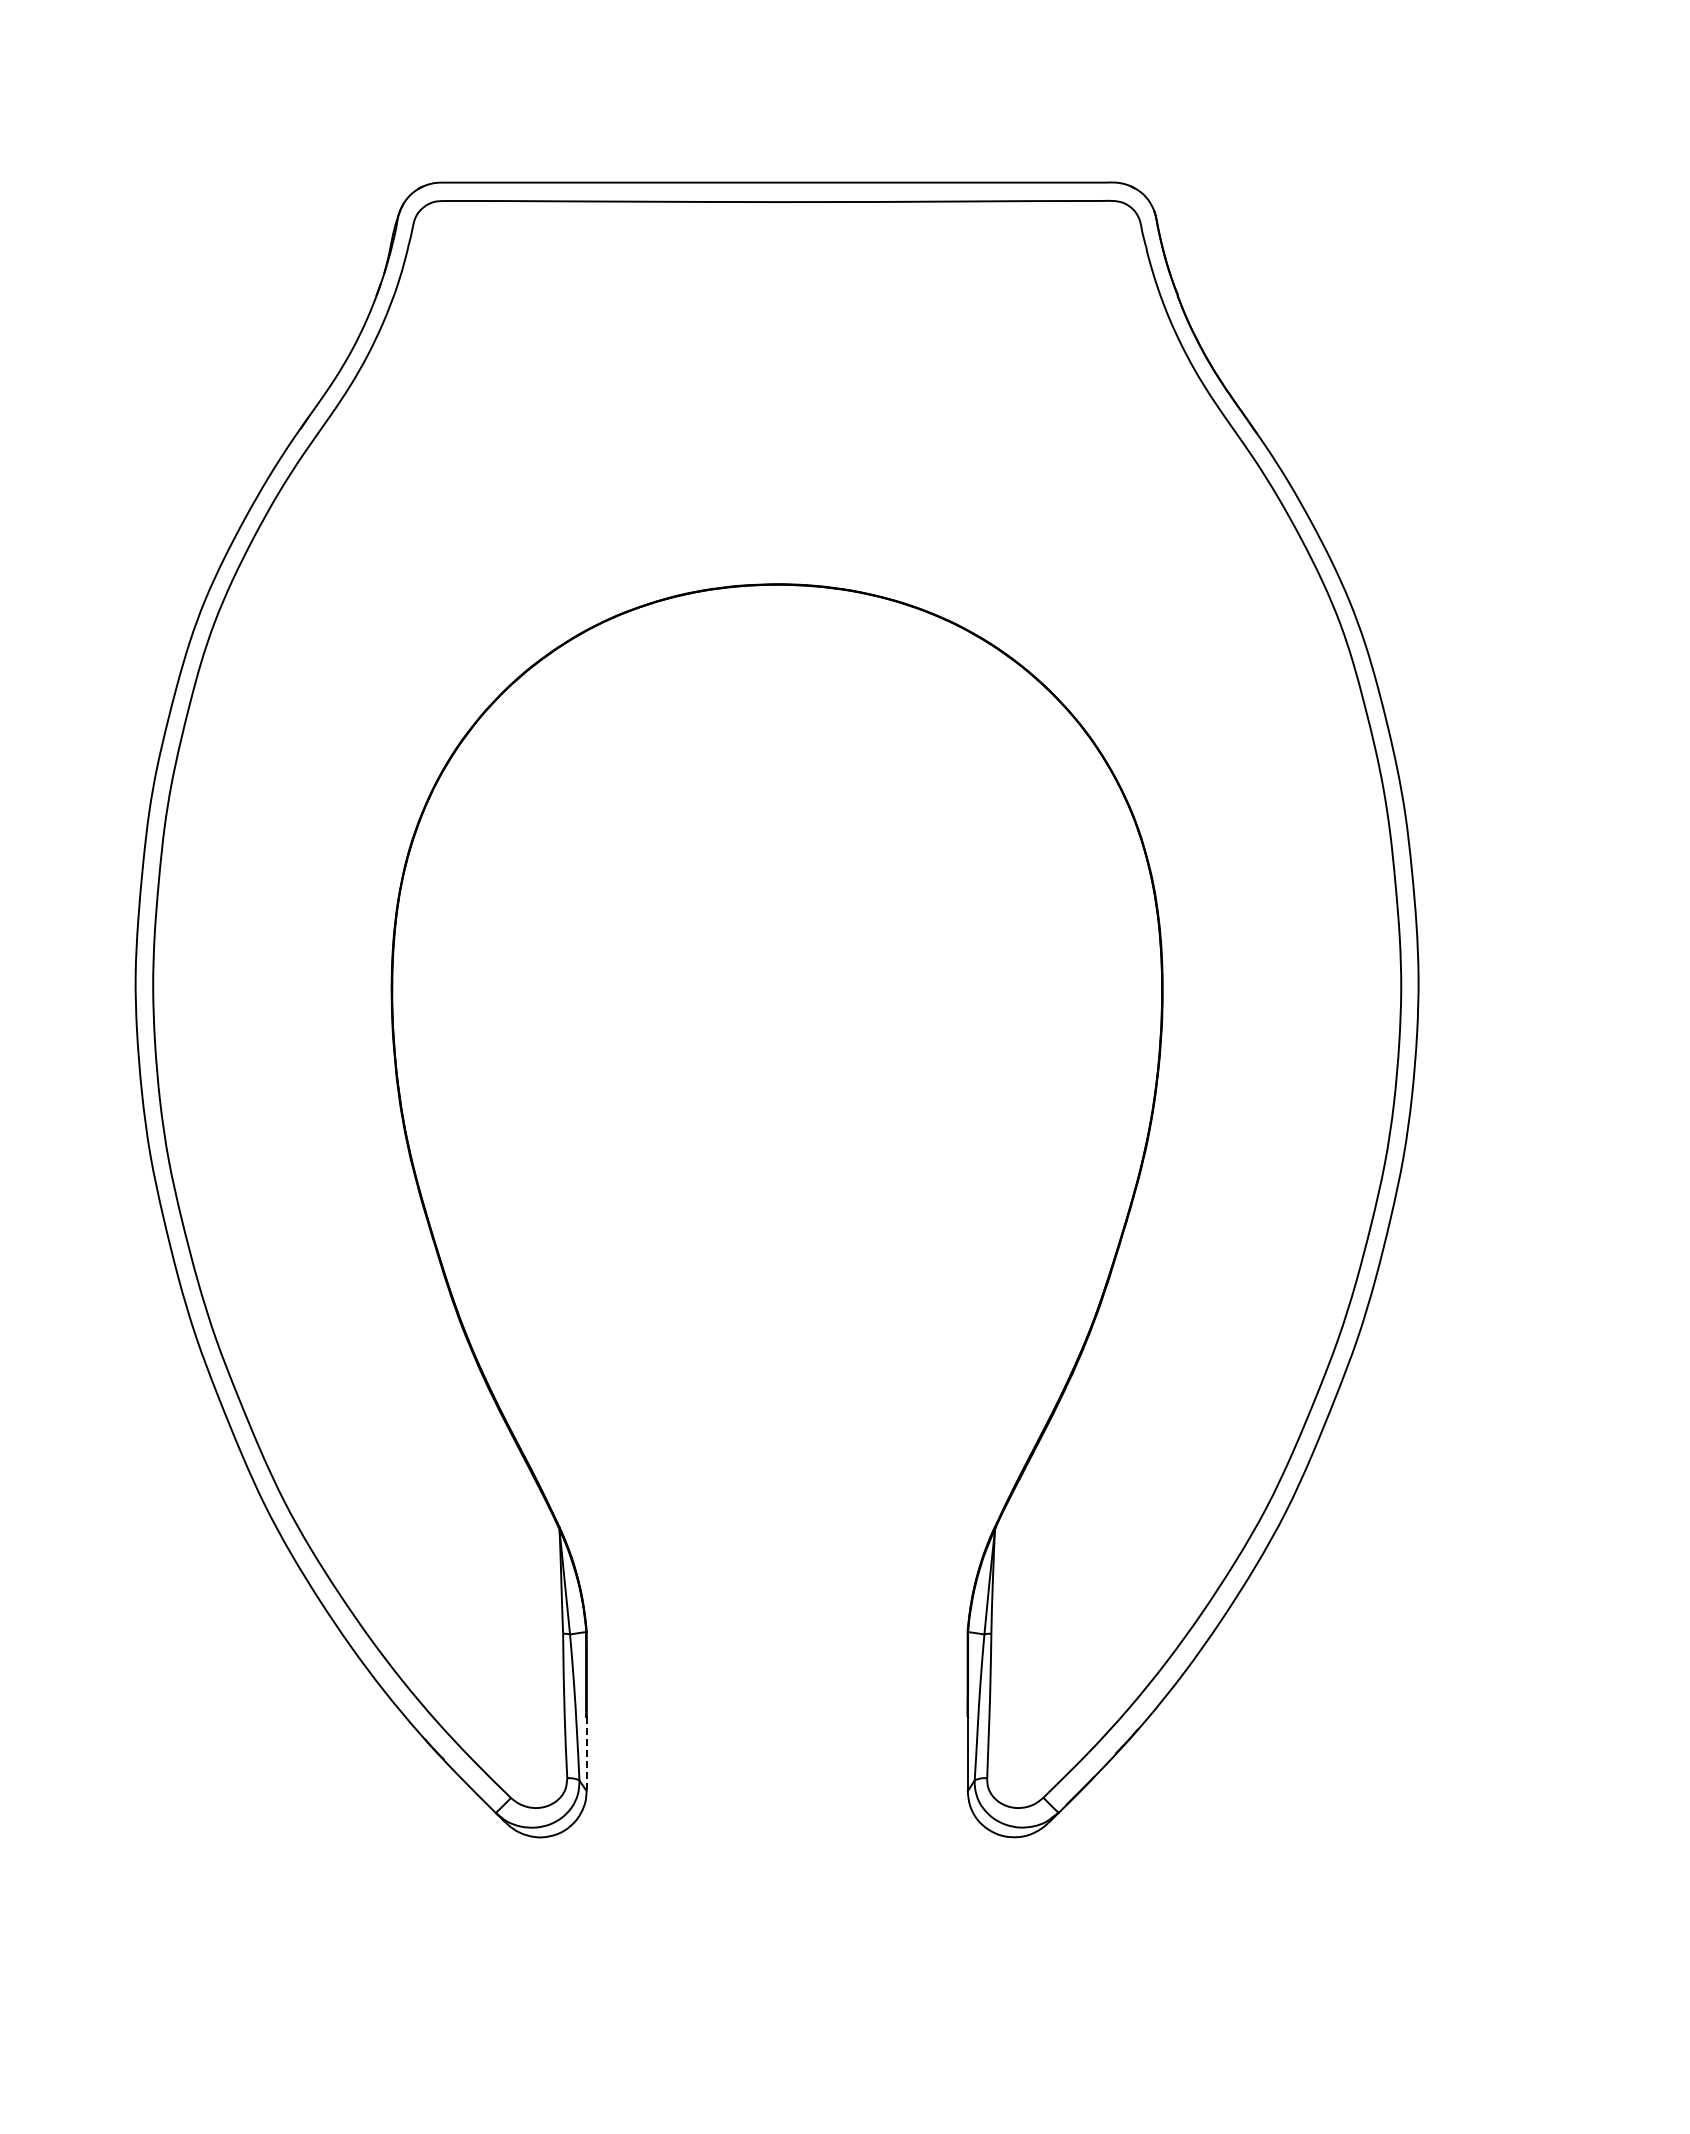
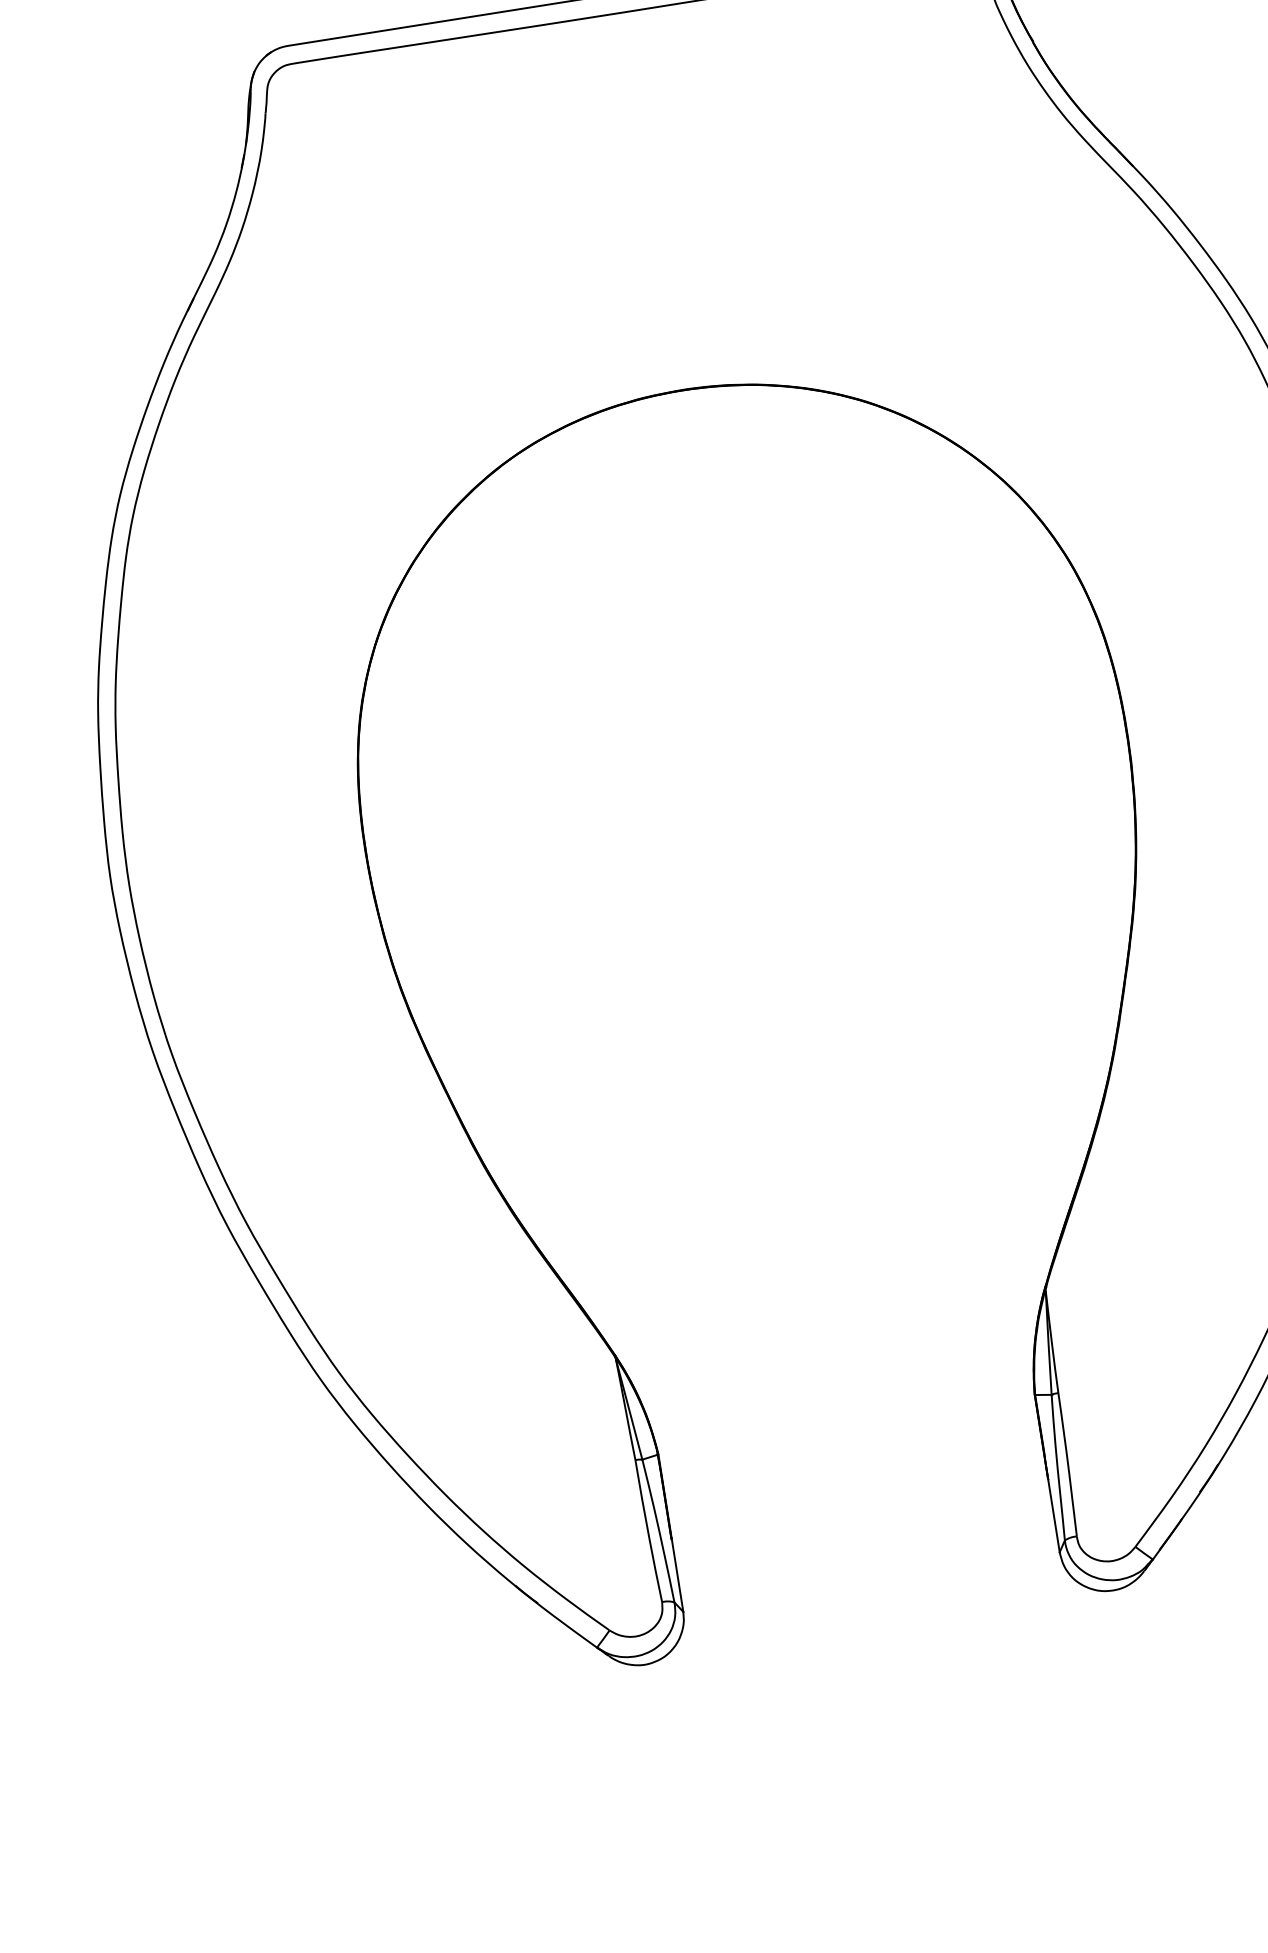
line: (586, 1754) -> (677, 1575), dashed -> solid

